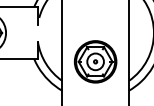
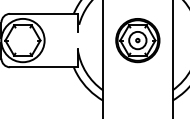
part: (95, 61) -> (137, 40), moved

